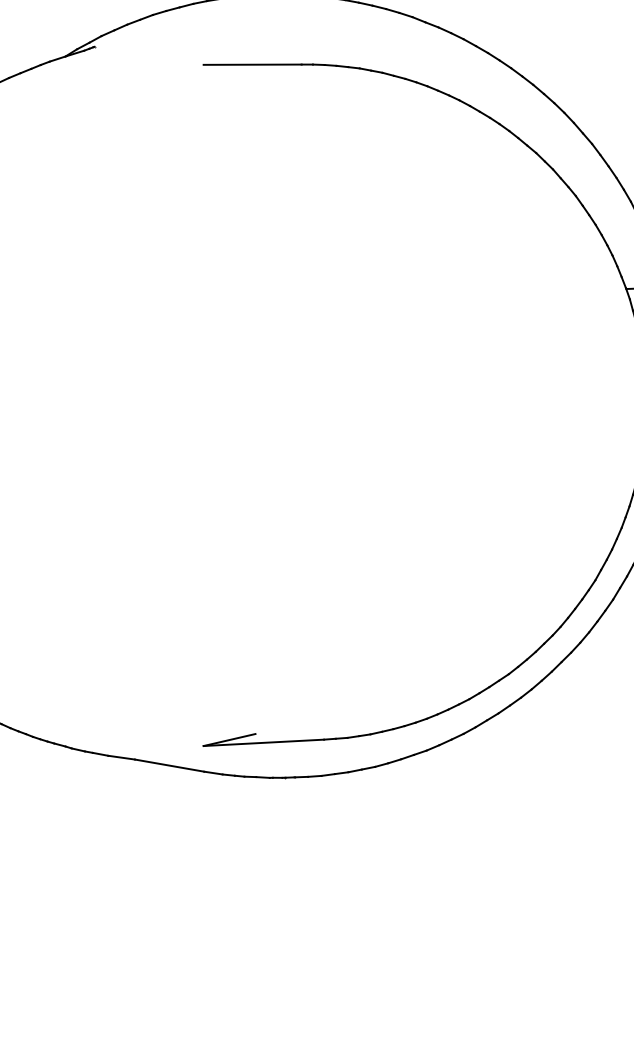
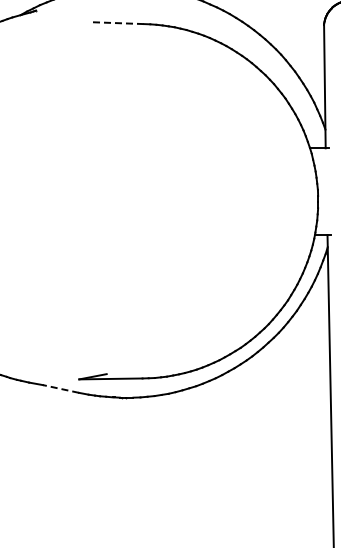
line: (252, 65) -> (118, 23), solid -> dashed
line: (168, 764) -> (60, 388), solid -> dashed

